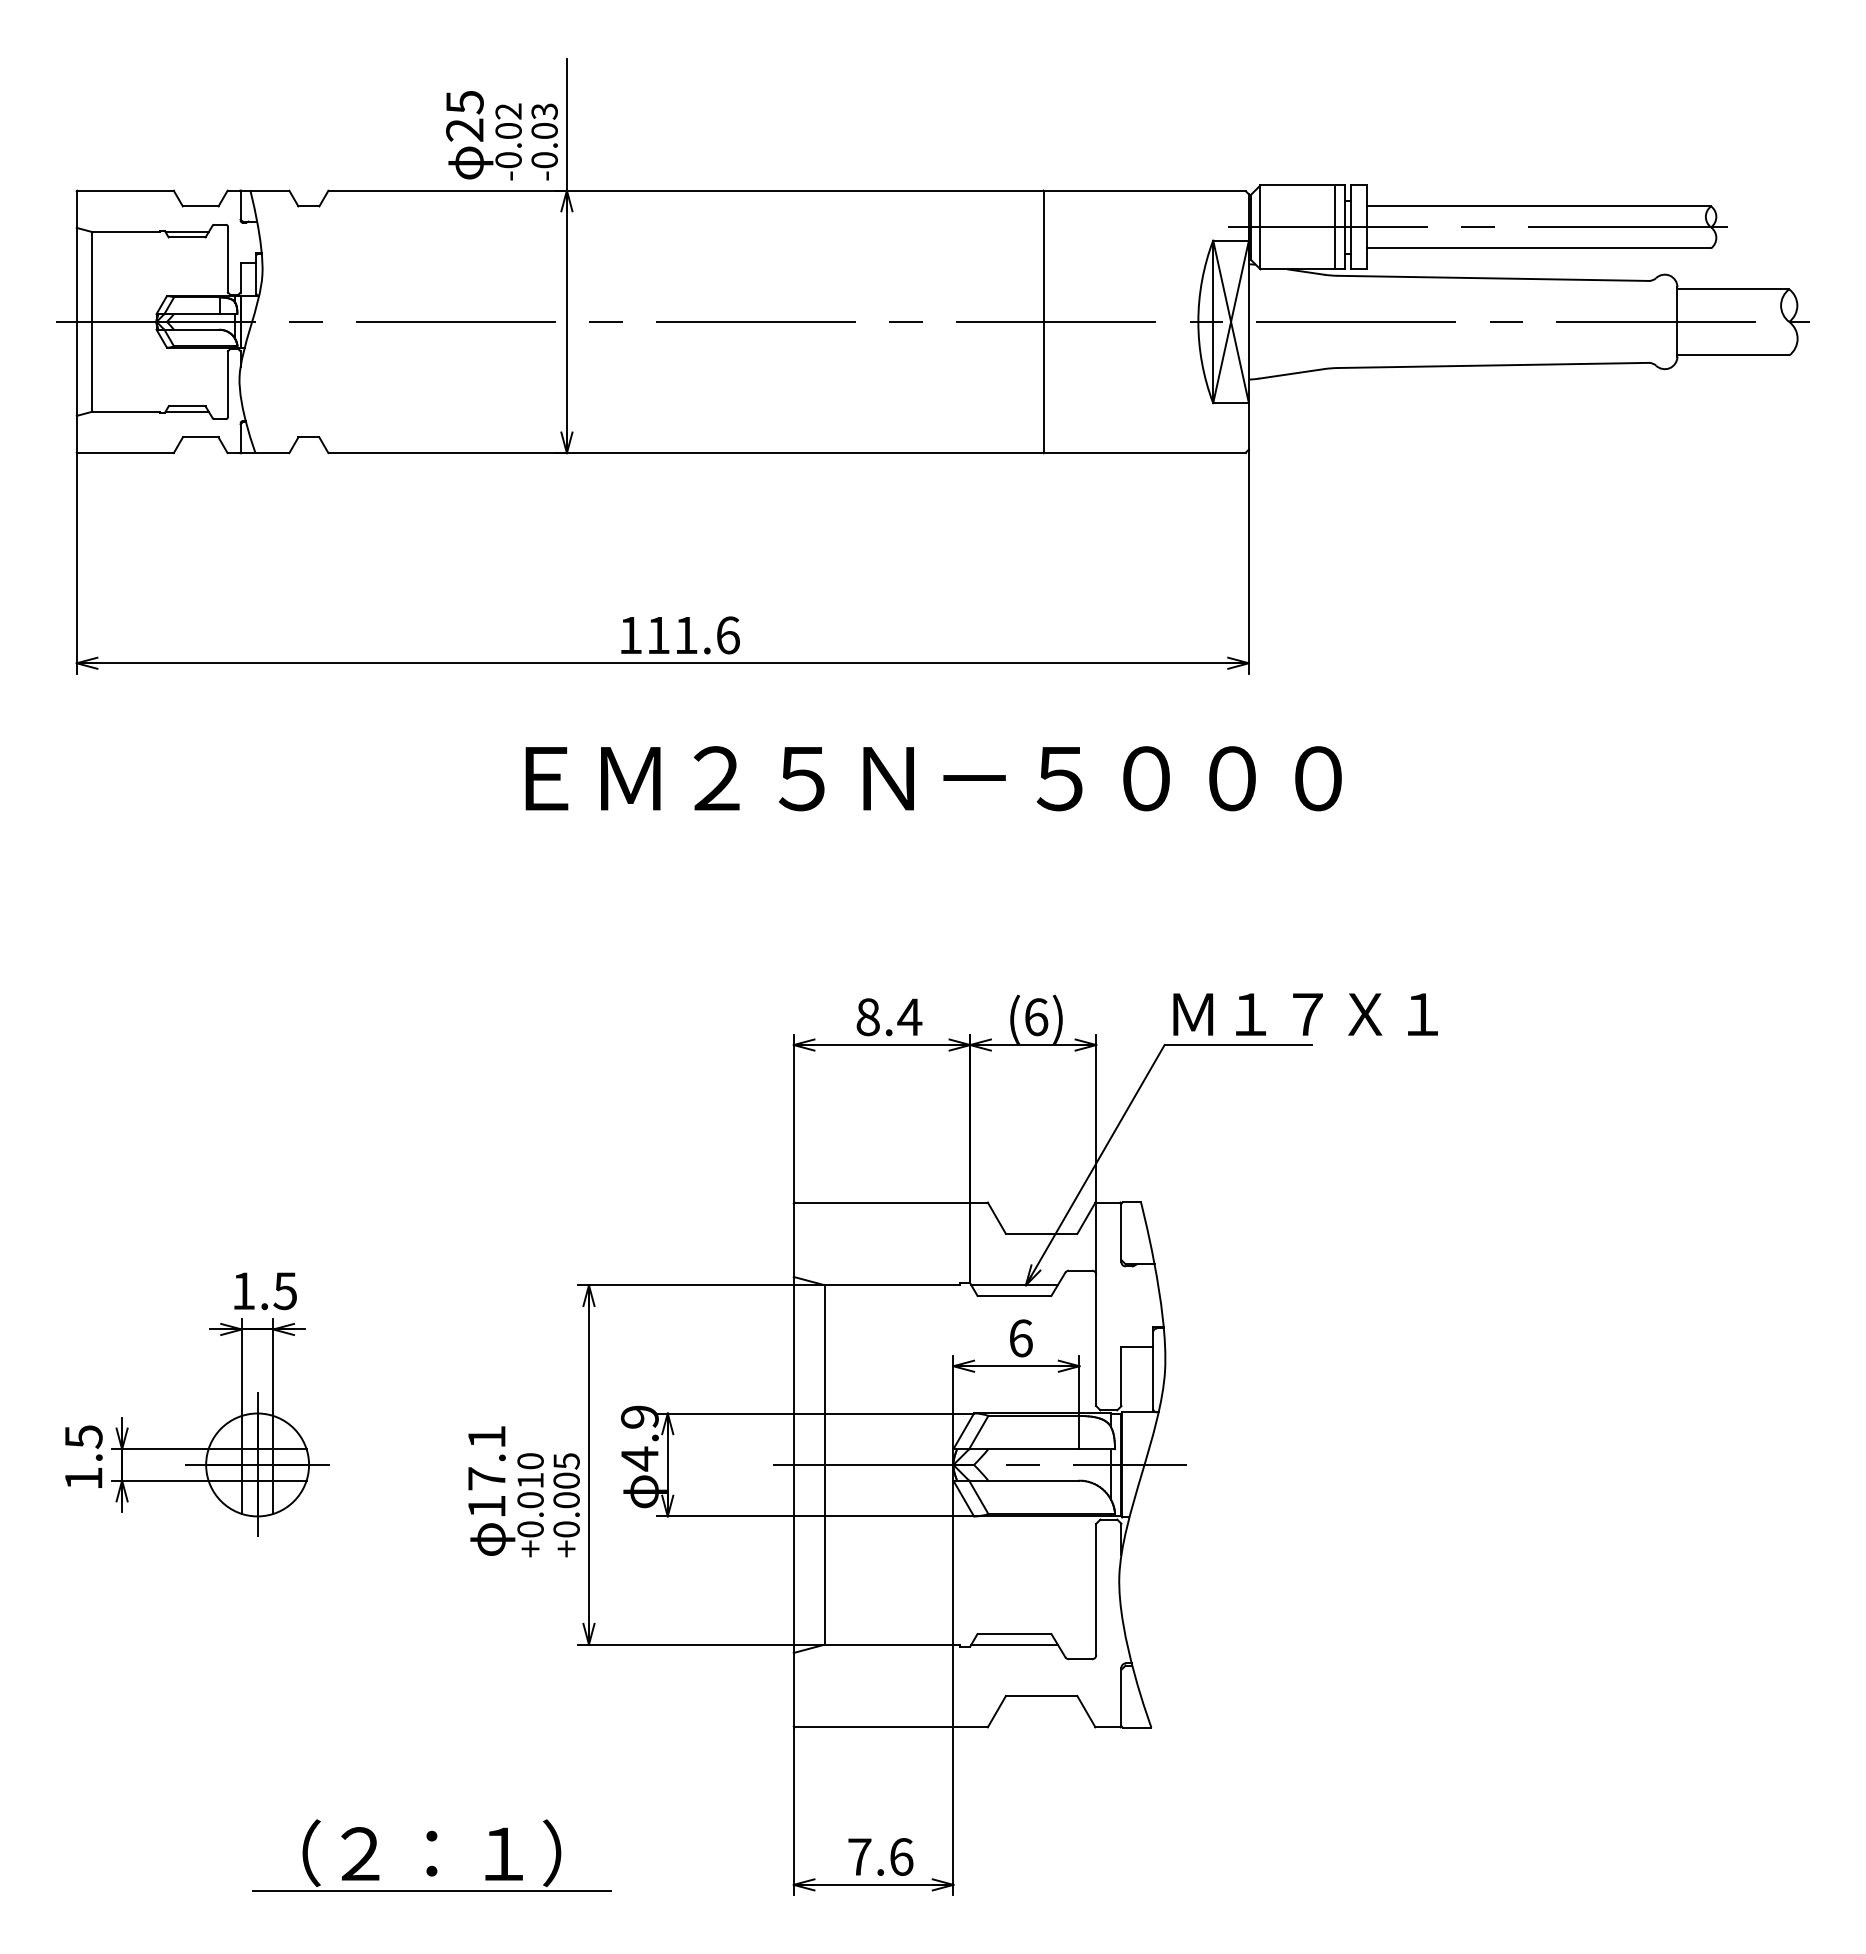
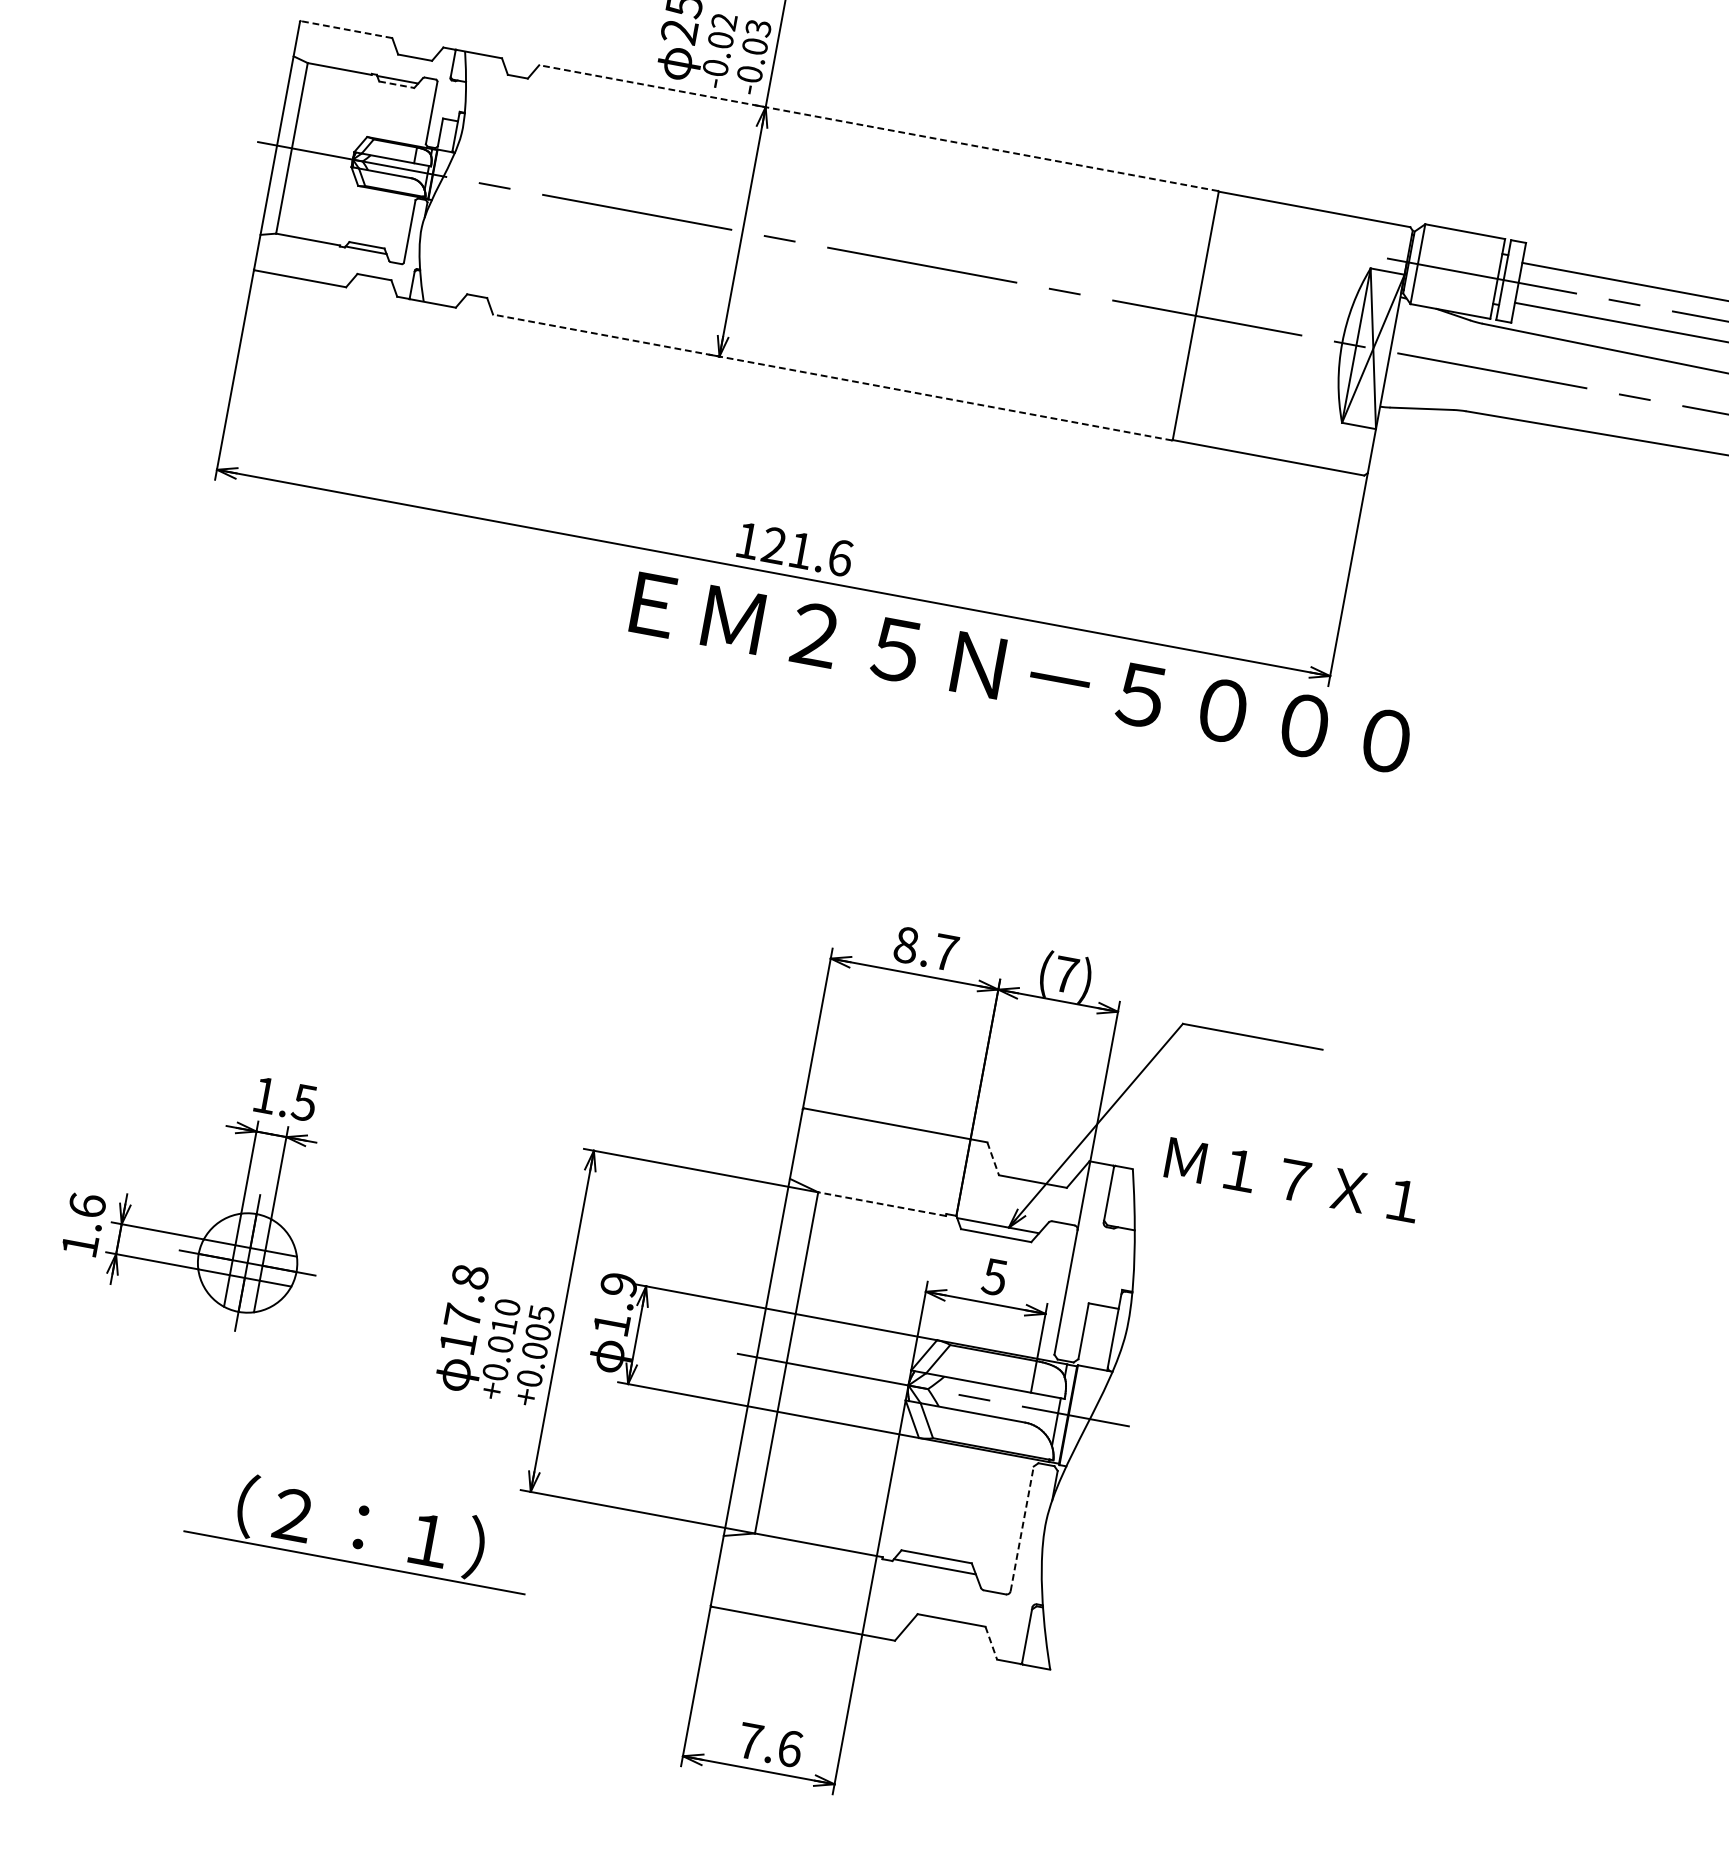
line: (125, 190) -> (346, 29), solid -> dashed
line: (686, 190) -> (879, 128), solid -> dashed
line: (1335, 227) -> (1489, 277), removed
line: (187, 237) -> (397, 84), solid -> dashed
line: (686, 453) -> (832, 377), solid -> dashed
text: (658, 634) -> (774, 544), 111.6 -> 121.6
text: (933, 778) -> (1020, 673), moved
text: (1305, 1014) -> (1292, 1180), moved
text: (909, 1016) -> (945, 951), 8.4 -> 8.7
text: (1036, 1017) -> (1066, 975), (6) -> (7)
line: (997, 1218) -> (993, 1159), solid -> dashed
line: (891, 1285) -> (881, 1204), solid -> dashed
text: (1020, 1338) -> (994, 1277), 6 -> 5
text: (486, 1436) -> (470, 1276), 17.1 -> 17.8
text: (83, 1437) -> (87, 1206), 1.5 -> 1.6
text: (639, 1458) -> (611, 1324), 4.9 -> 1.9
line: (1096, 1589) -> (1022, 1528), solid -> dashed
line: (1086, 1712) -> (991, 1644), solid -> dashed
part: (431, 1865) -> (358, 1538), moved

